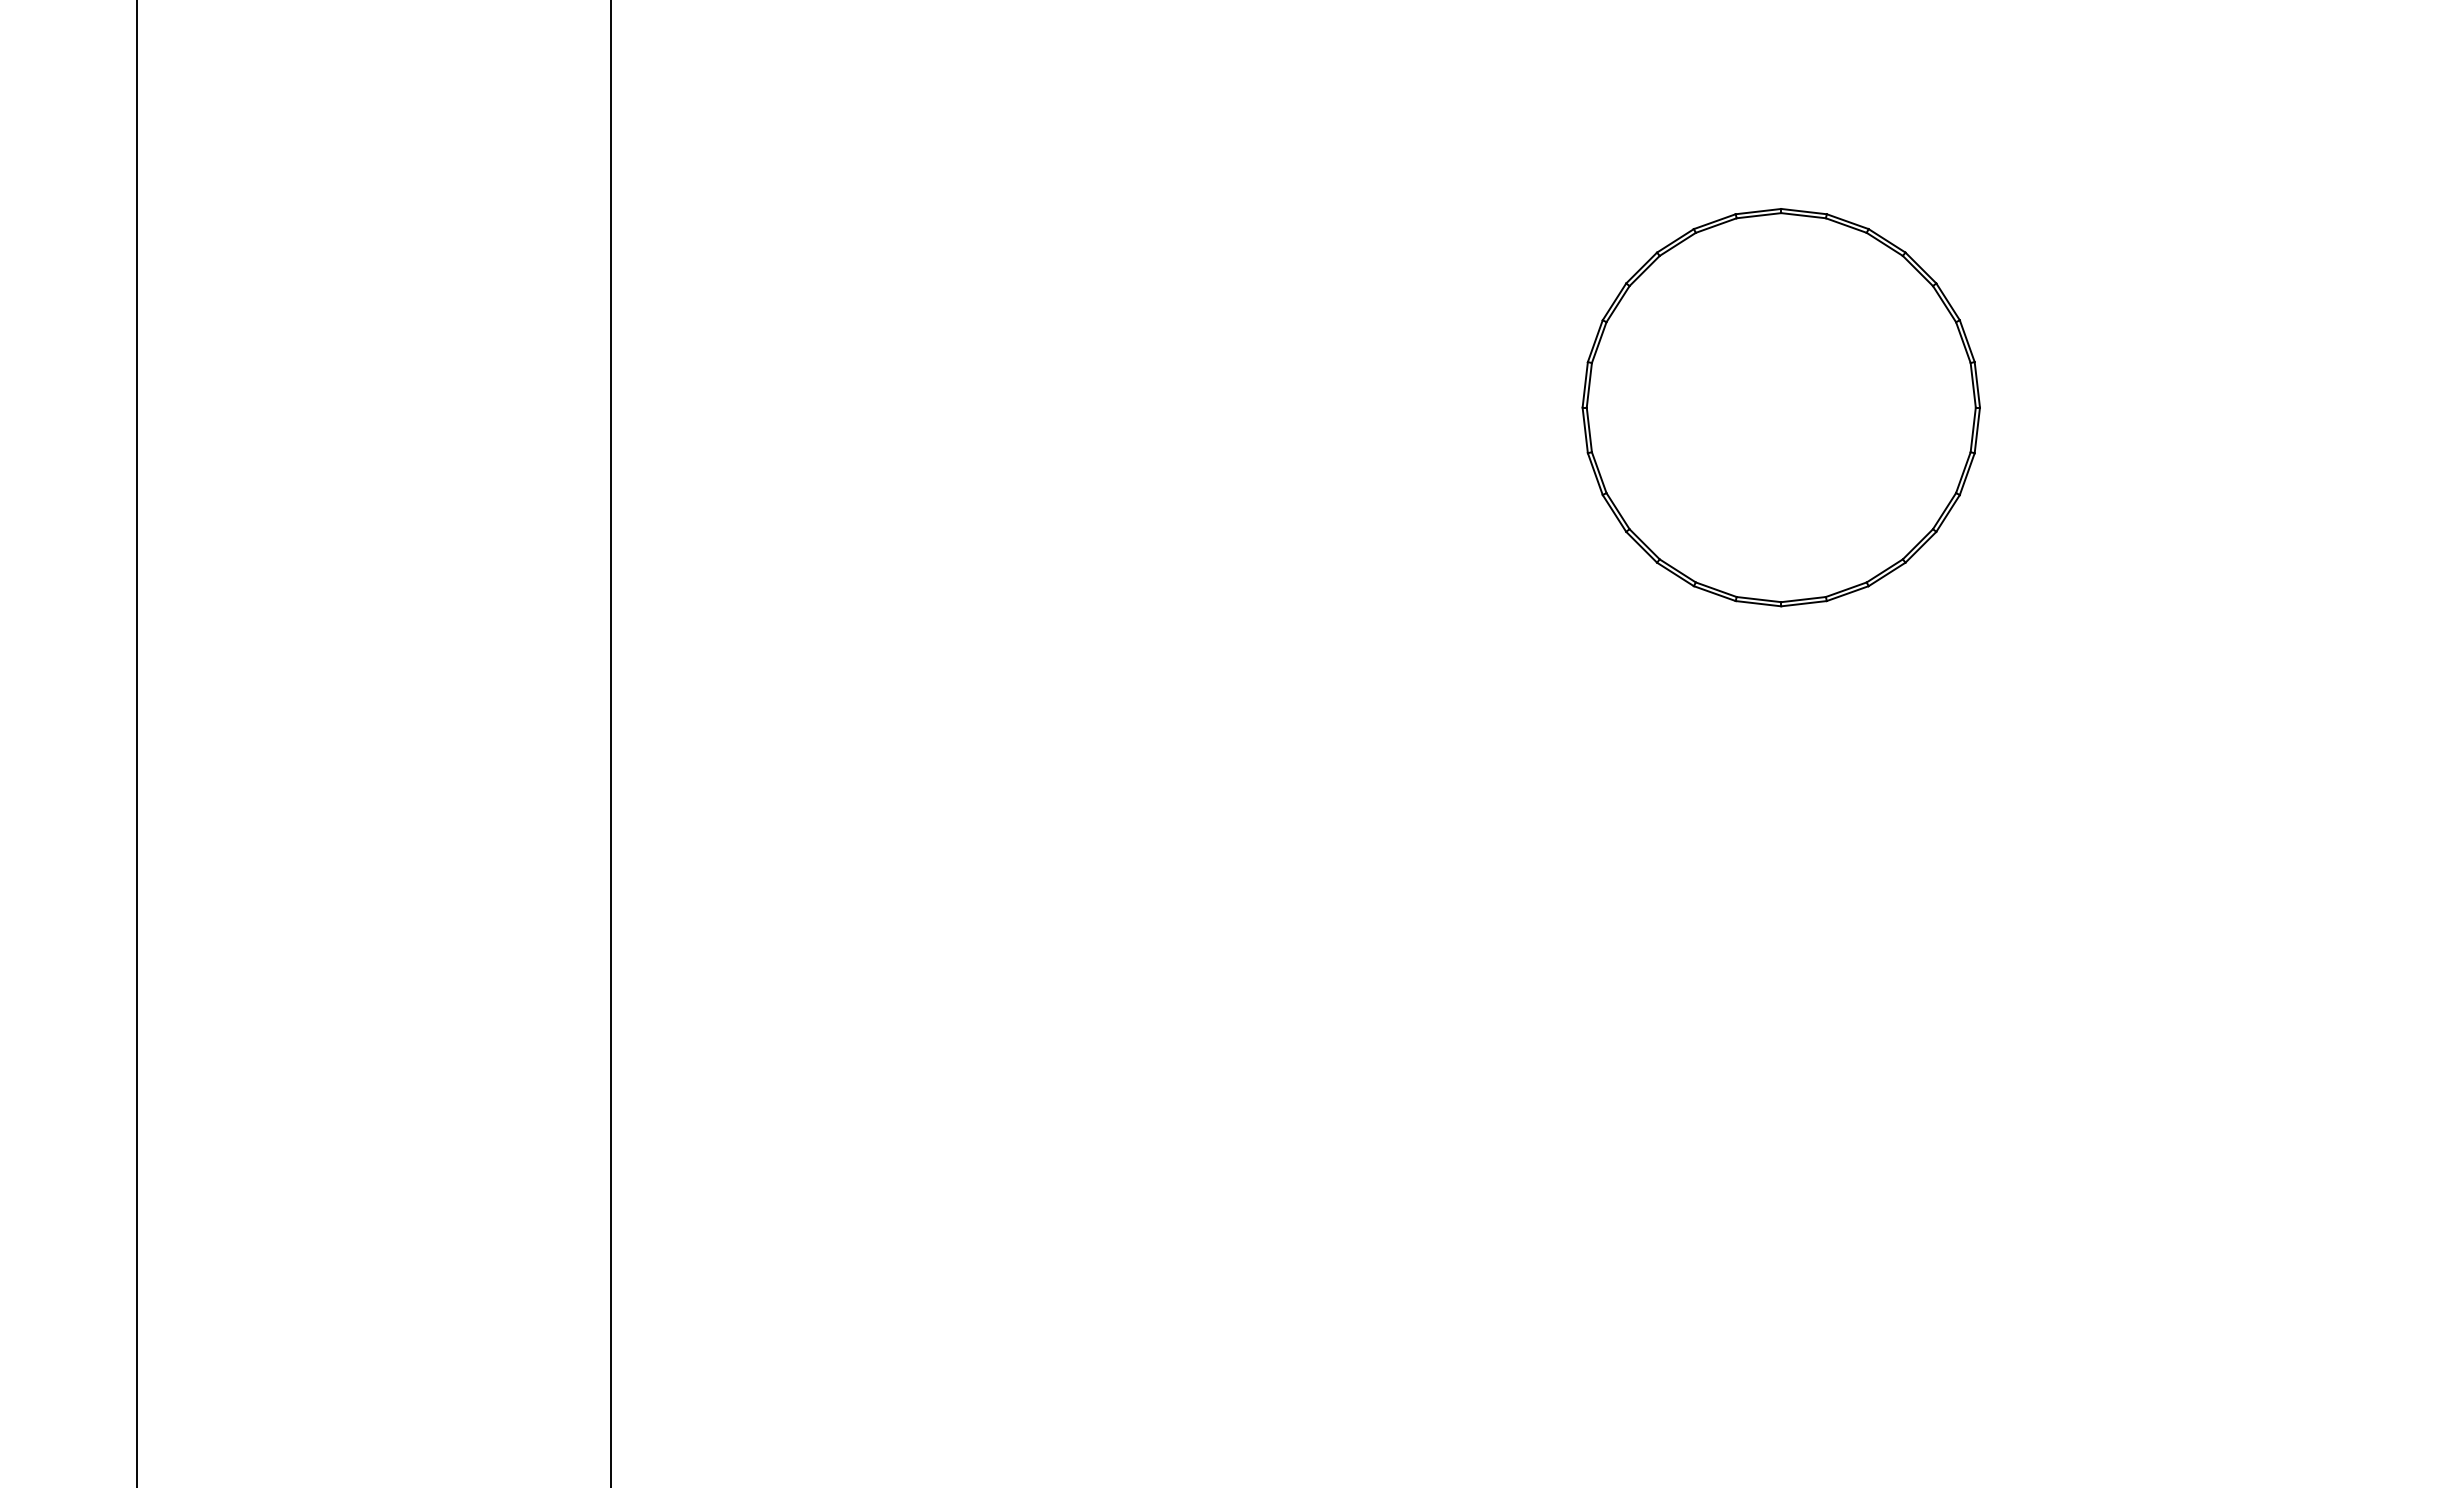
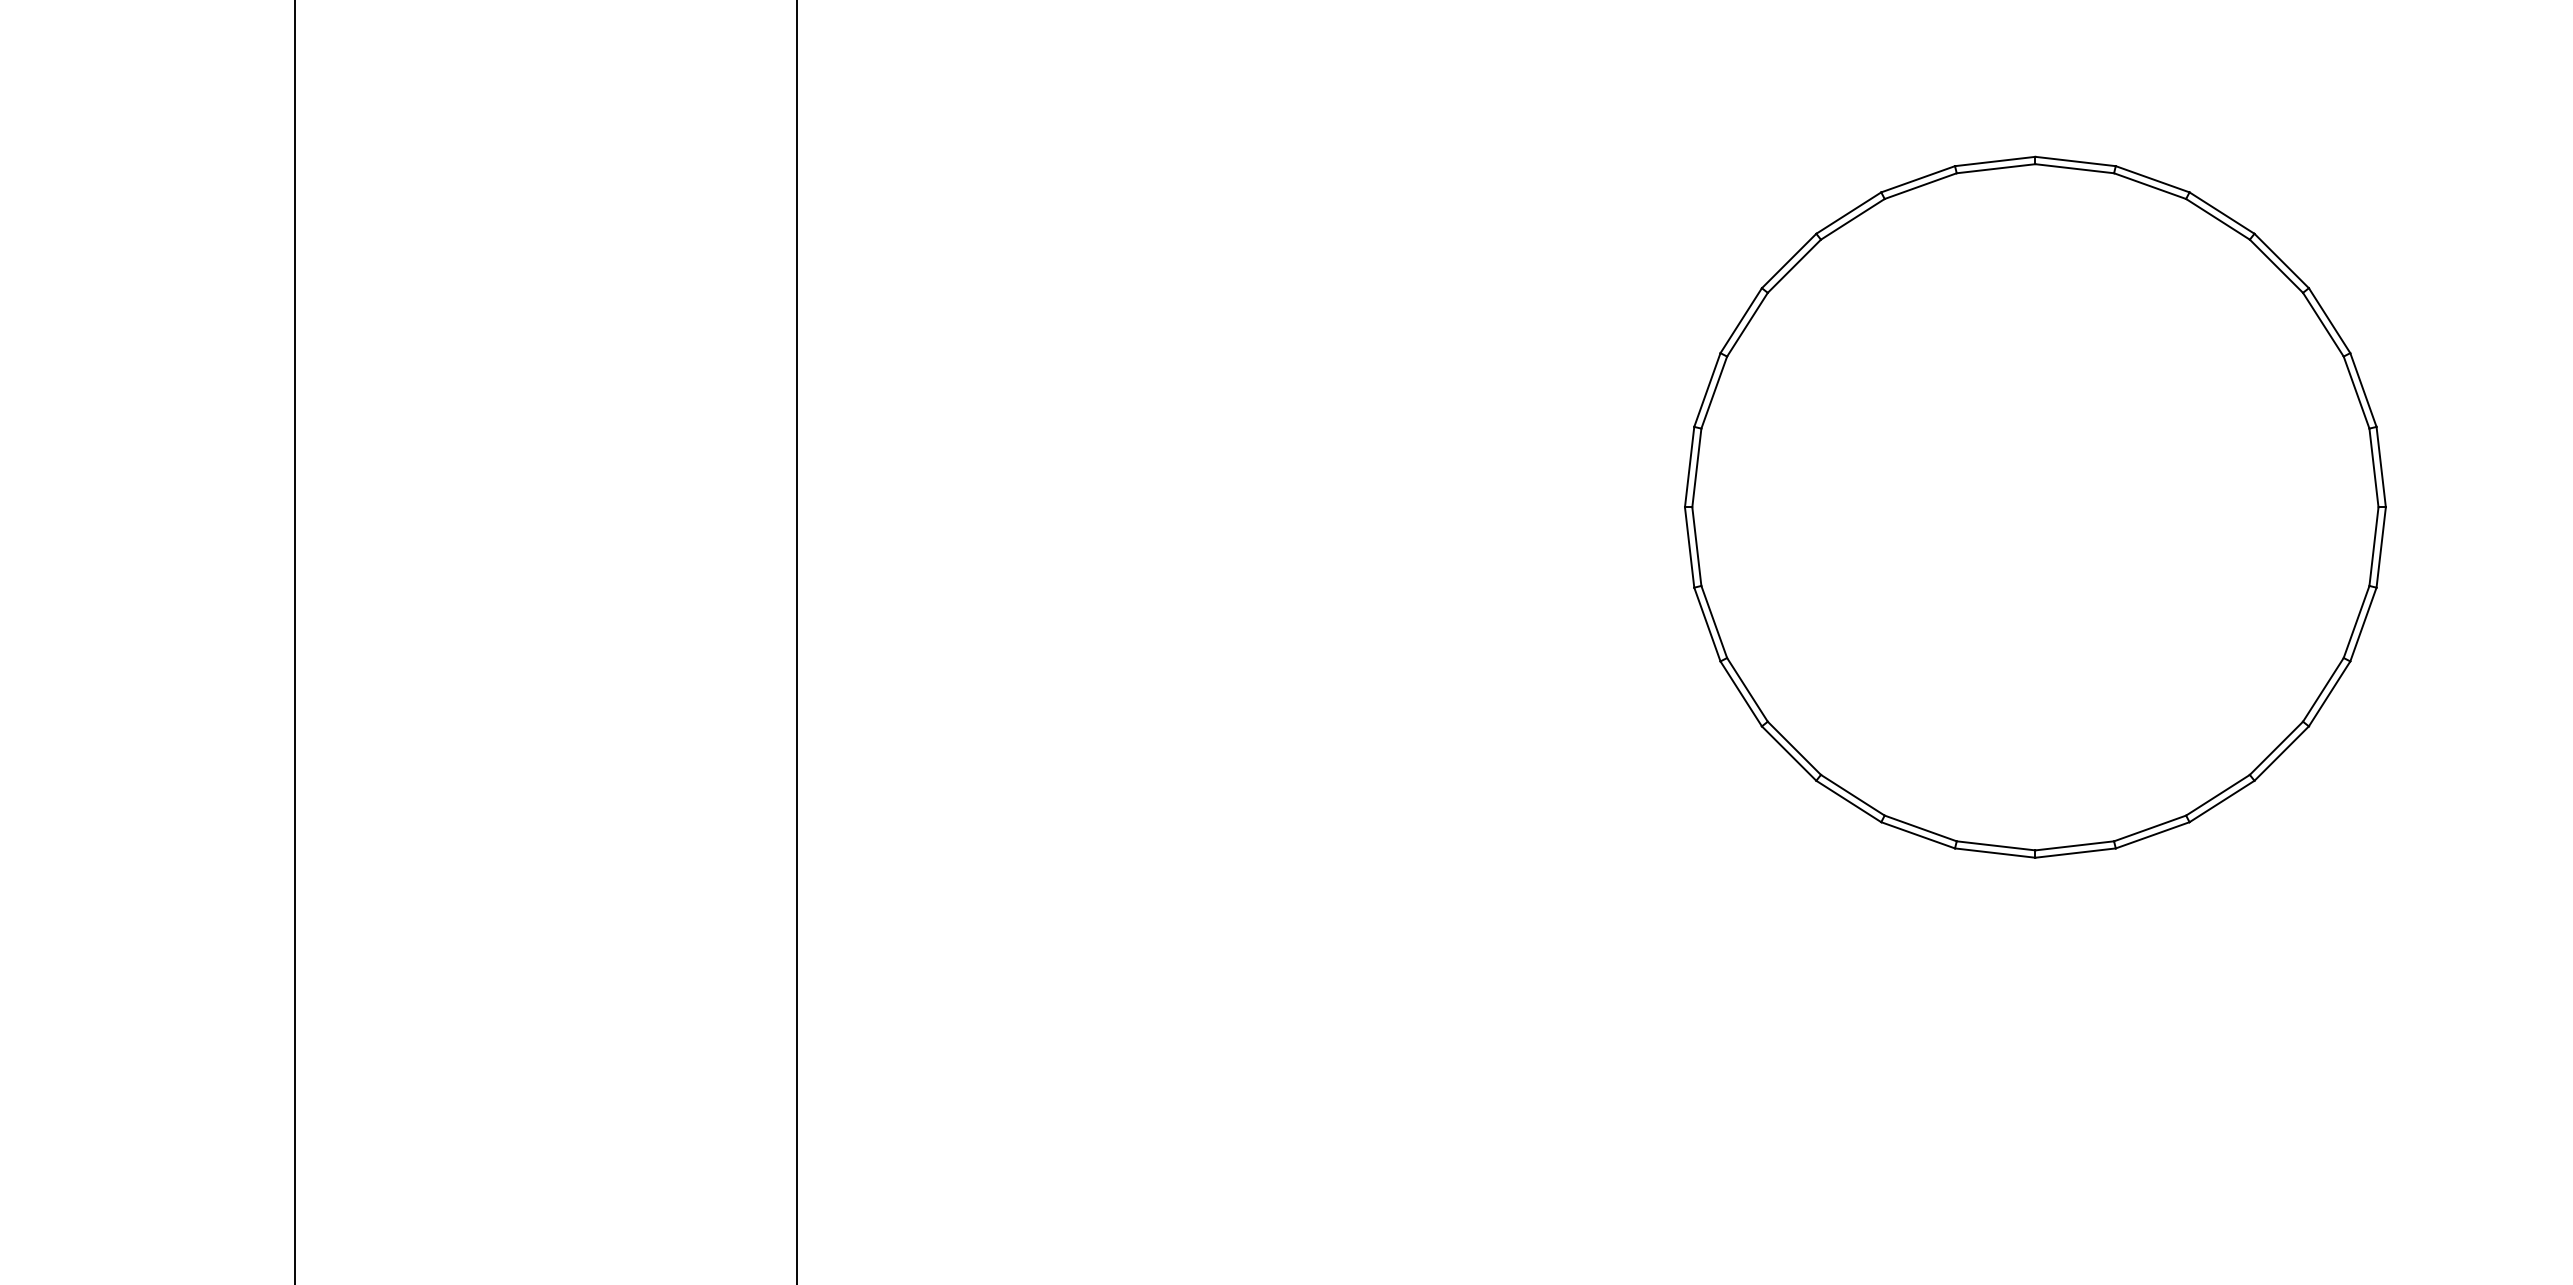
part: (1781, 407) -> (2035, 507), size x1.67

